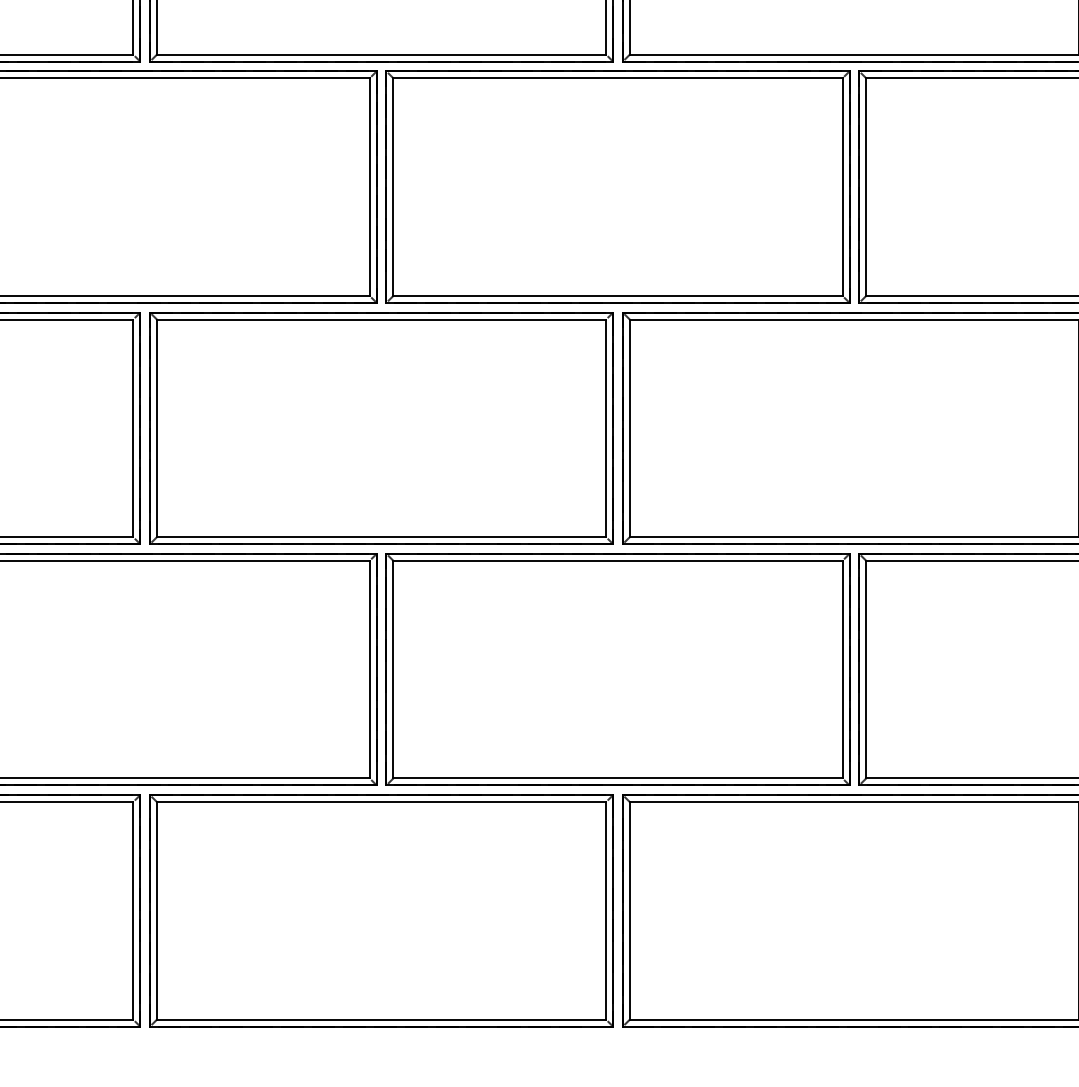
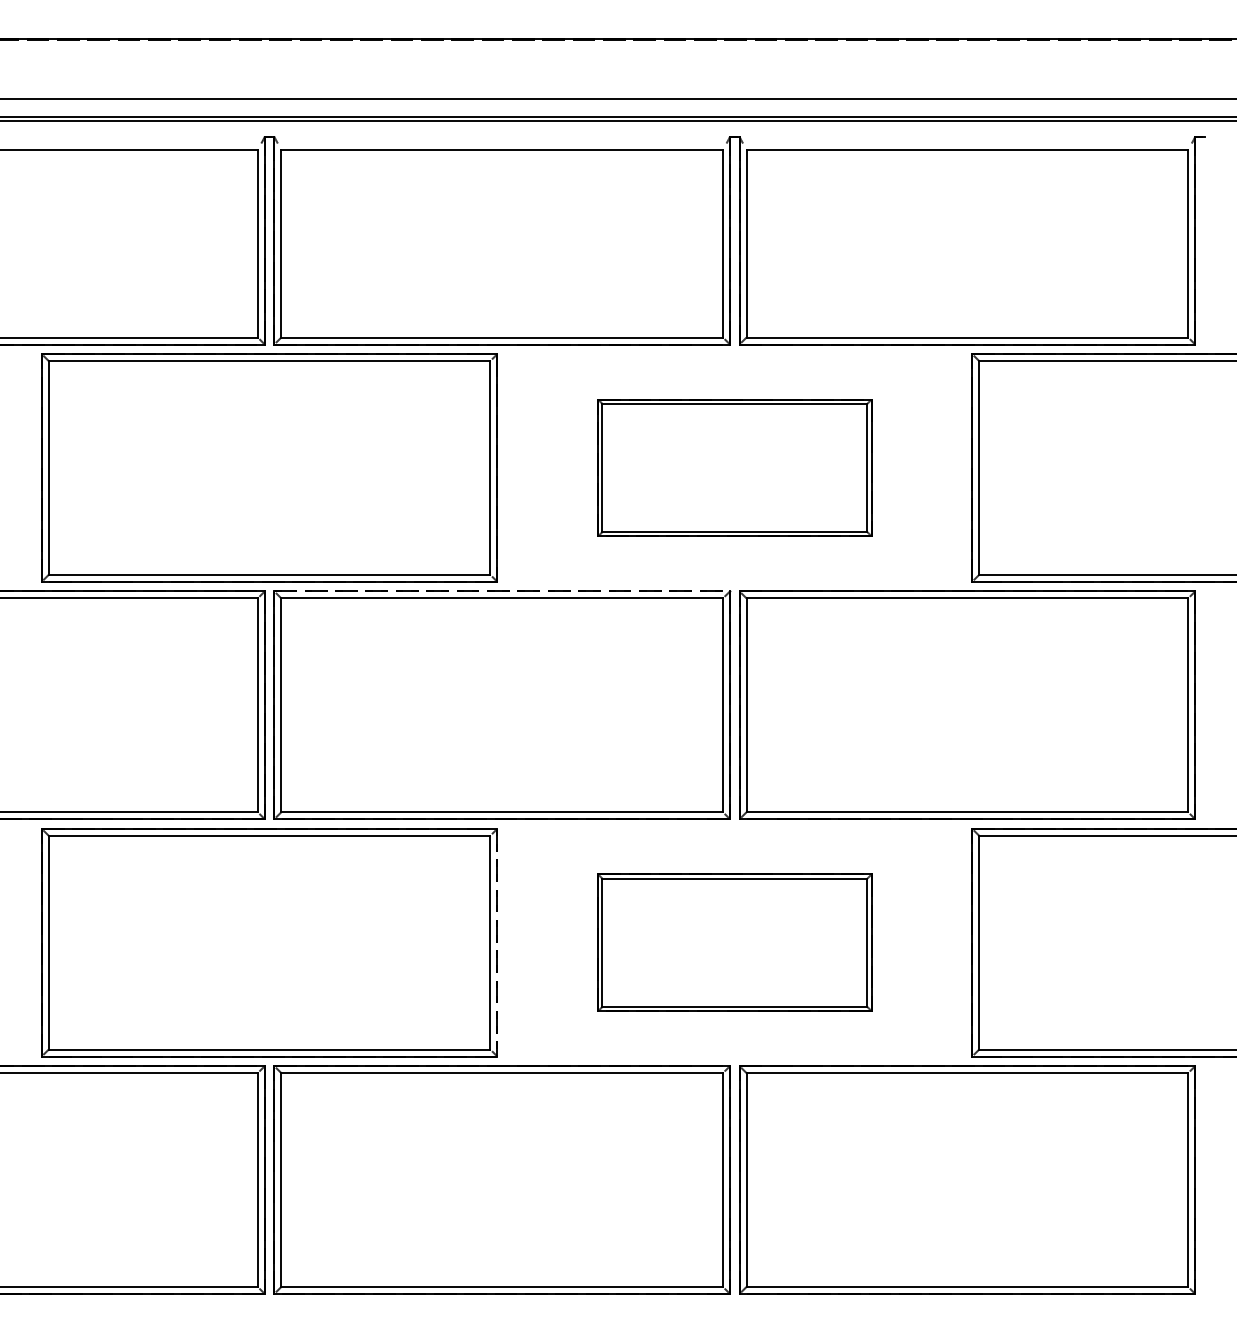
part: (617, 186) -> (734, 467), size x0.6
line: (381, 312) -> (502, 591), solid -> dashed
line: (376, 669) -> (497, 942), solid -> dashed
part: (617, 669) -> (734, 942), size x0.6

